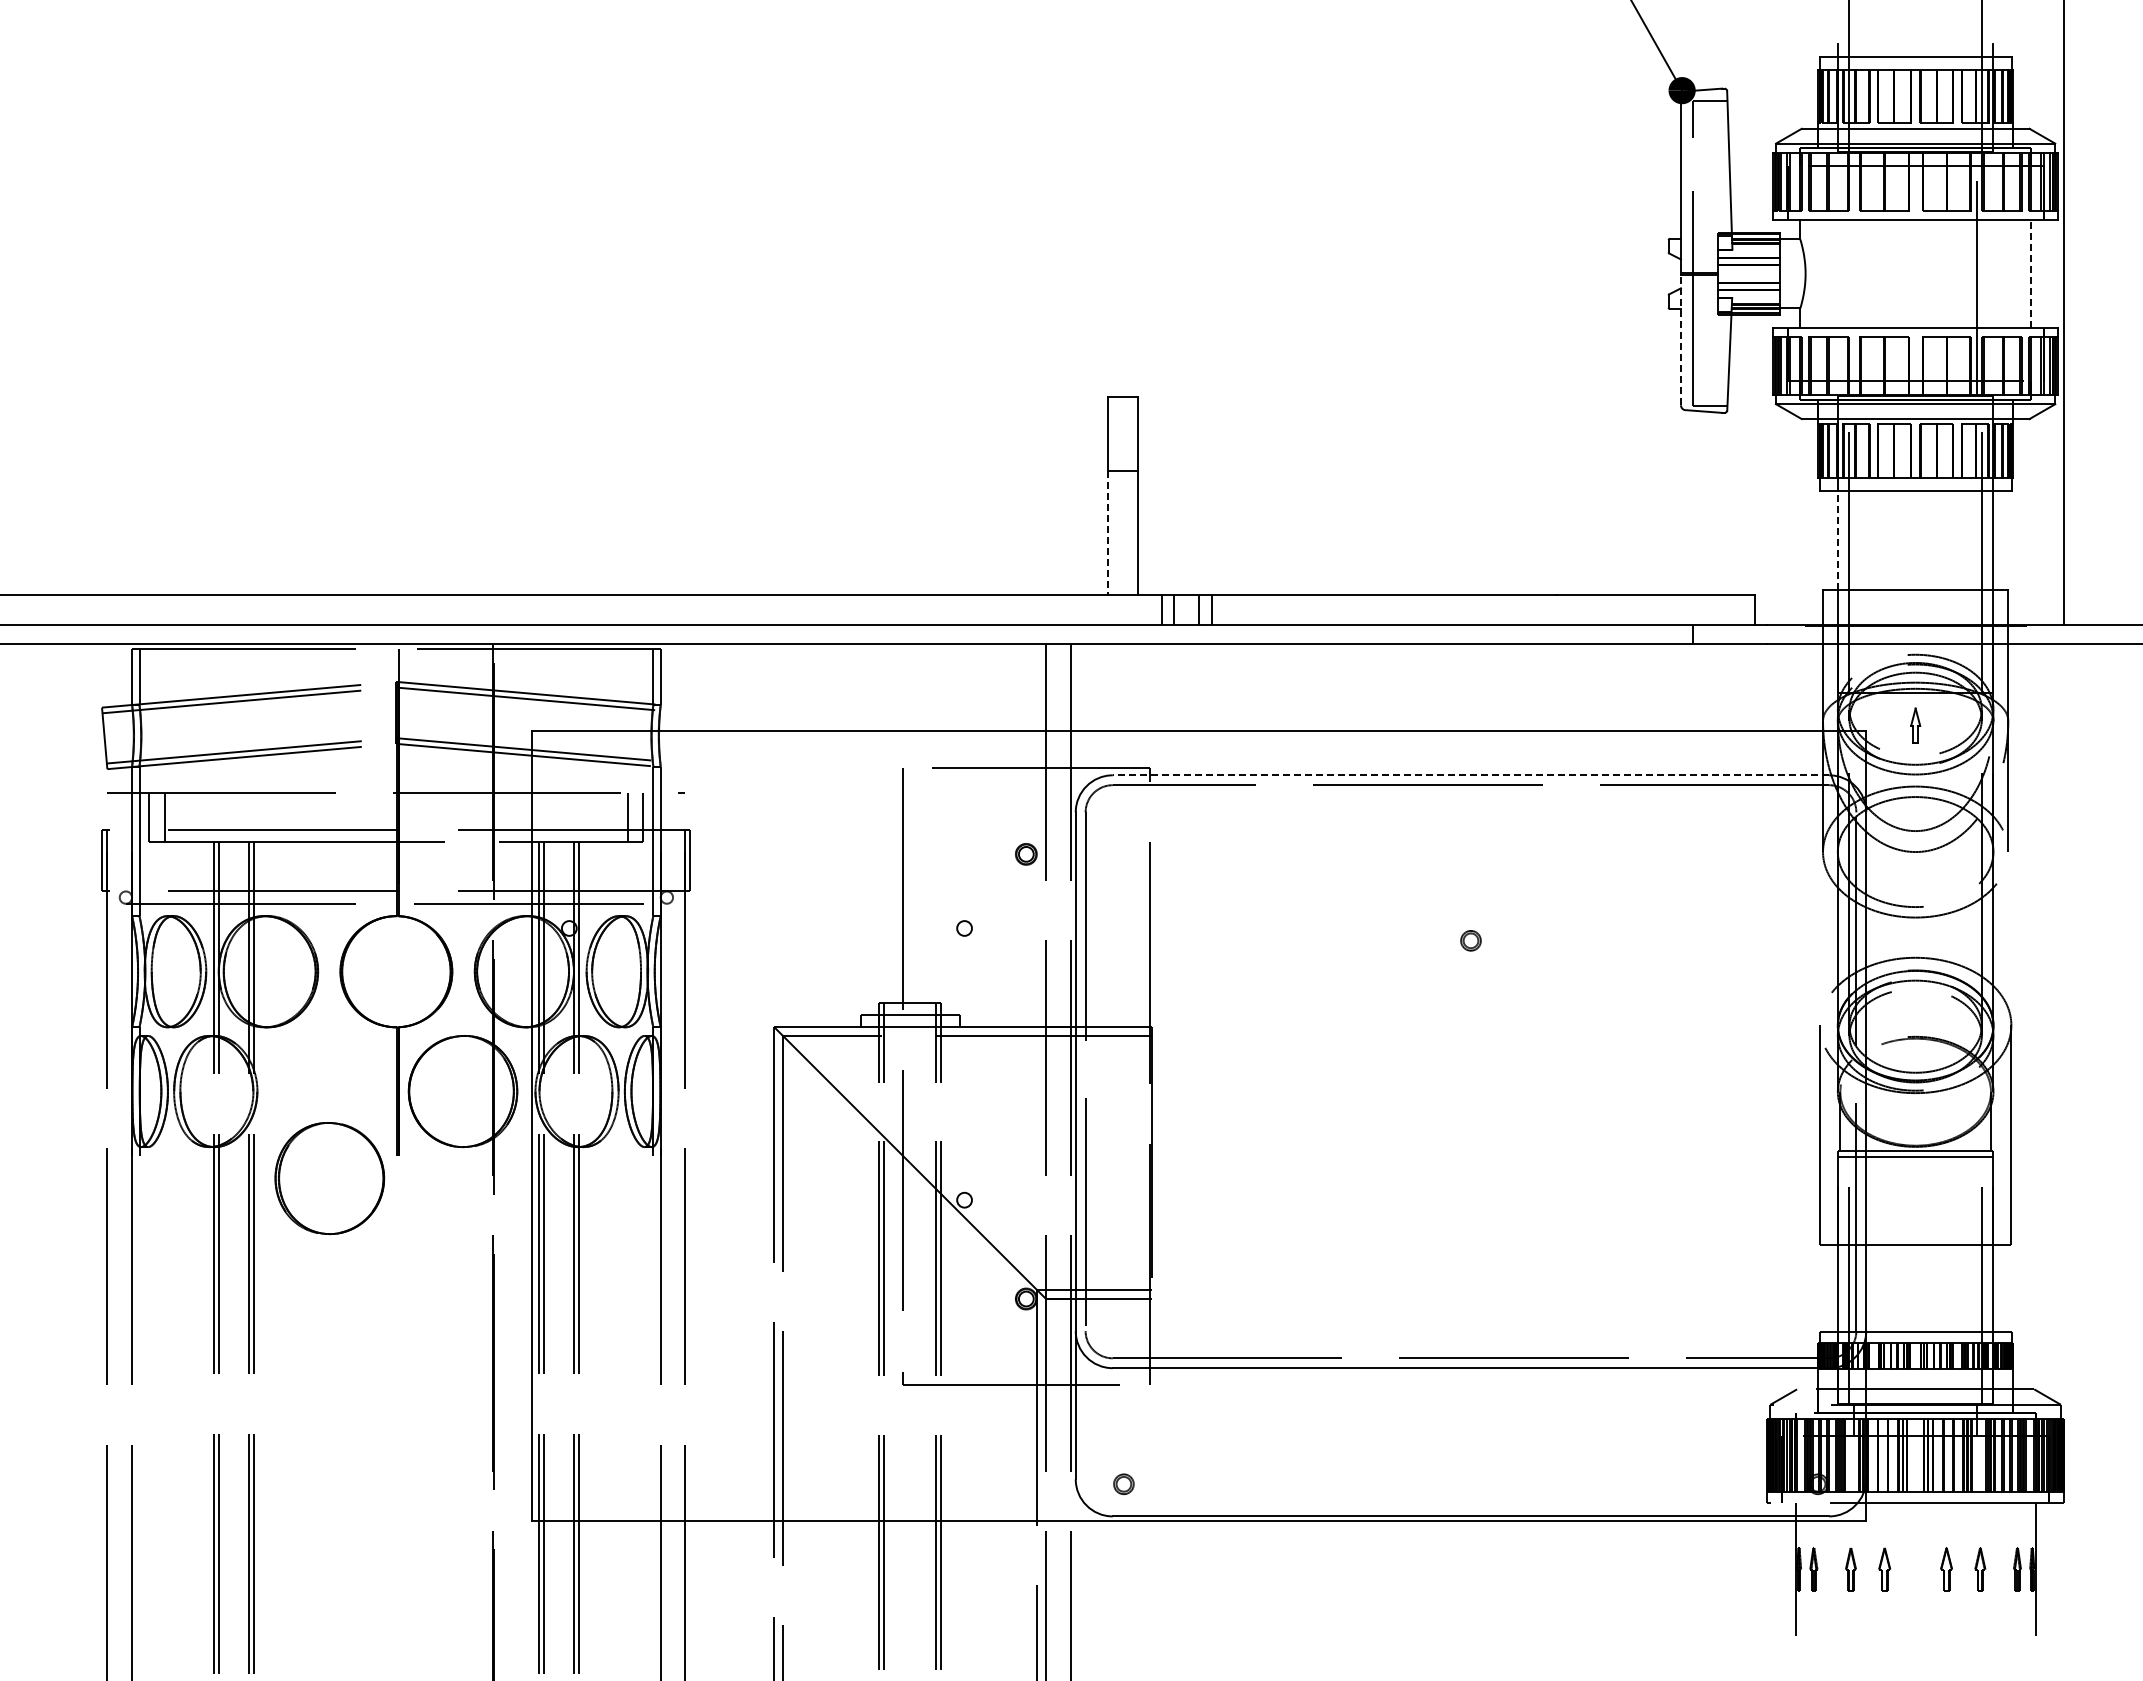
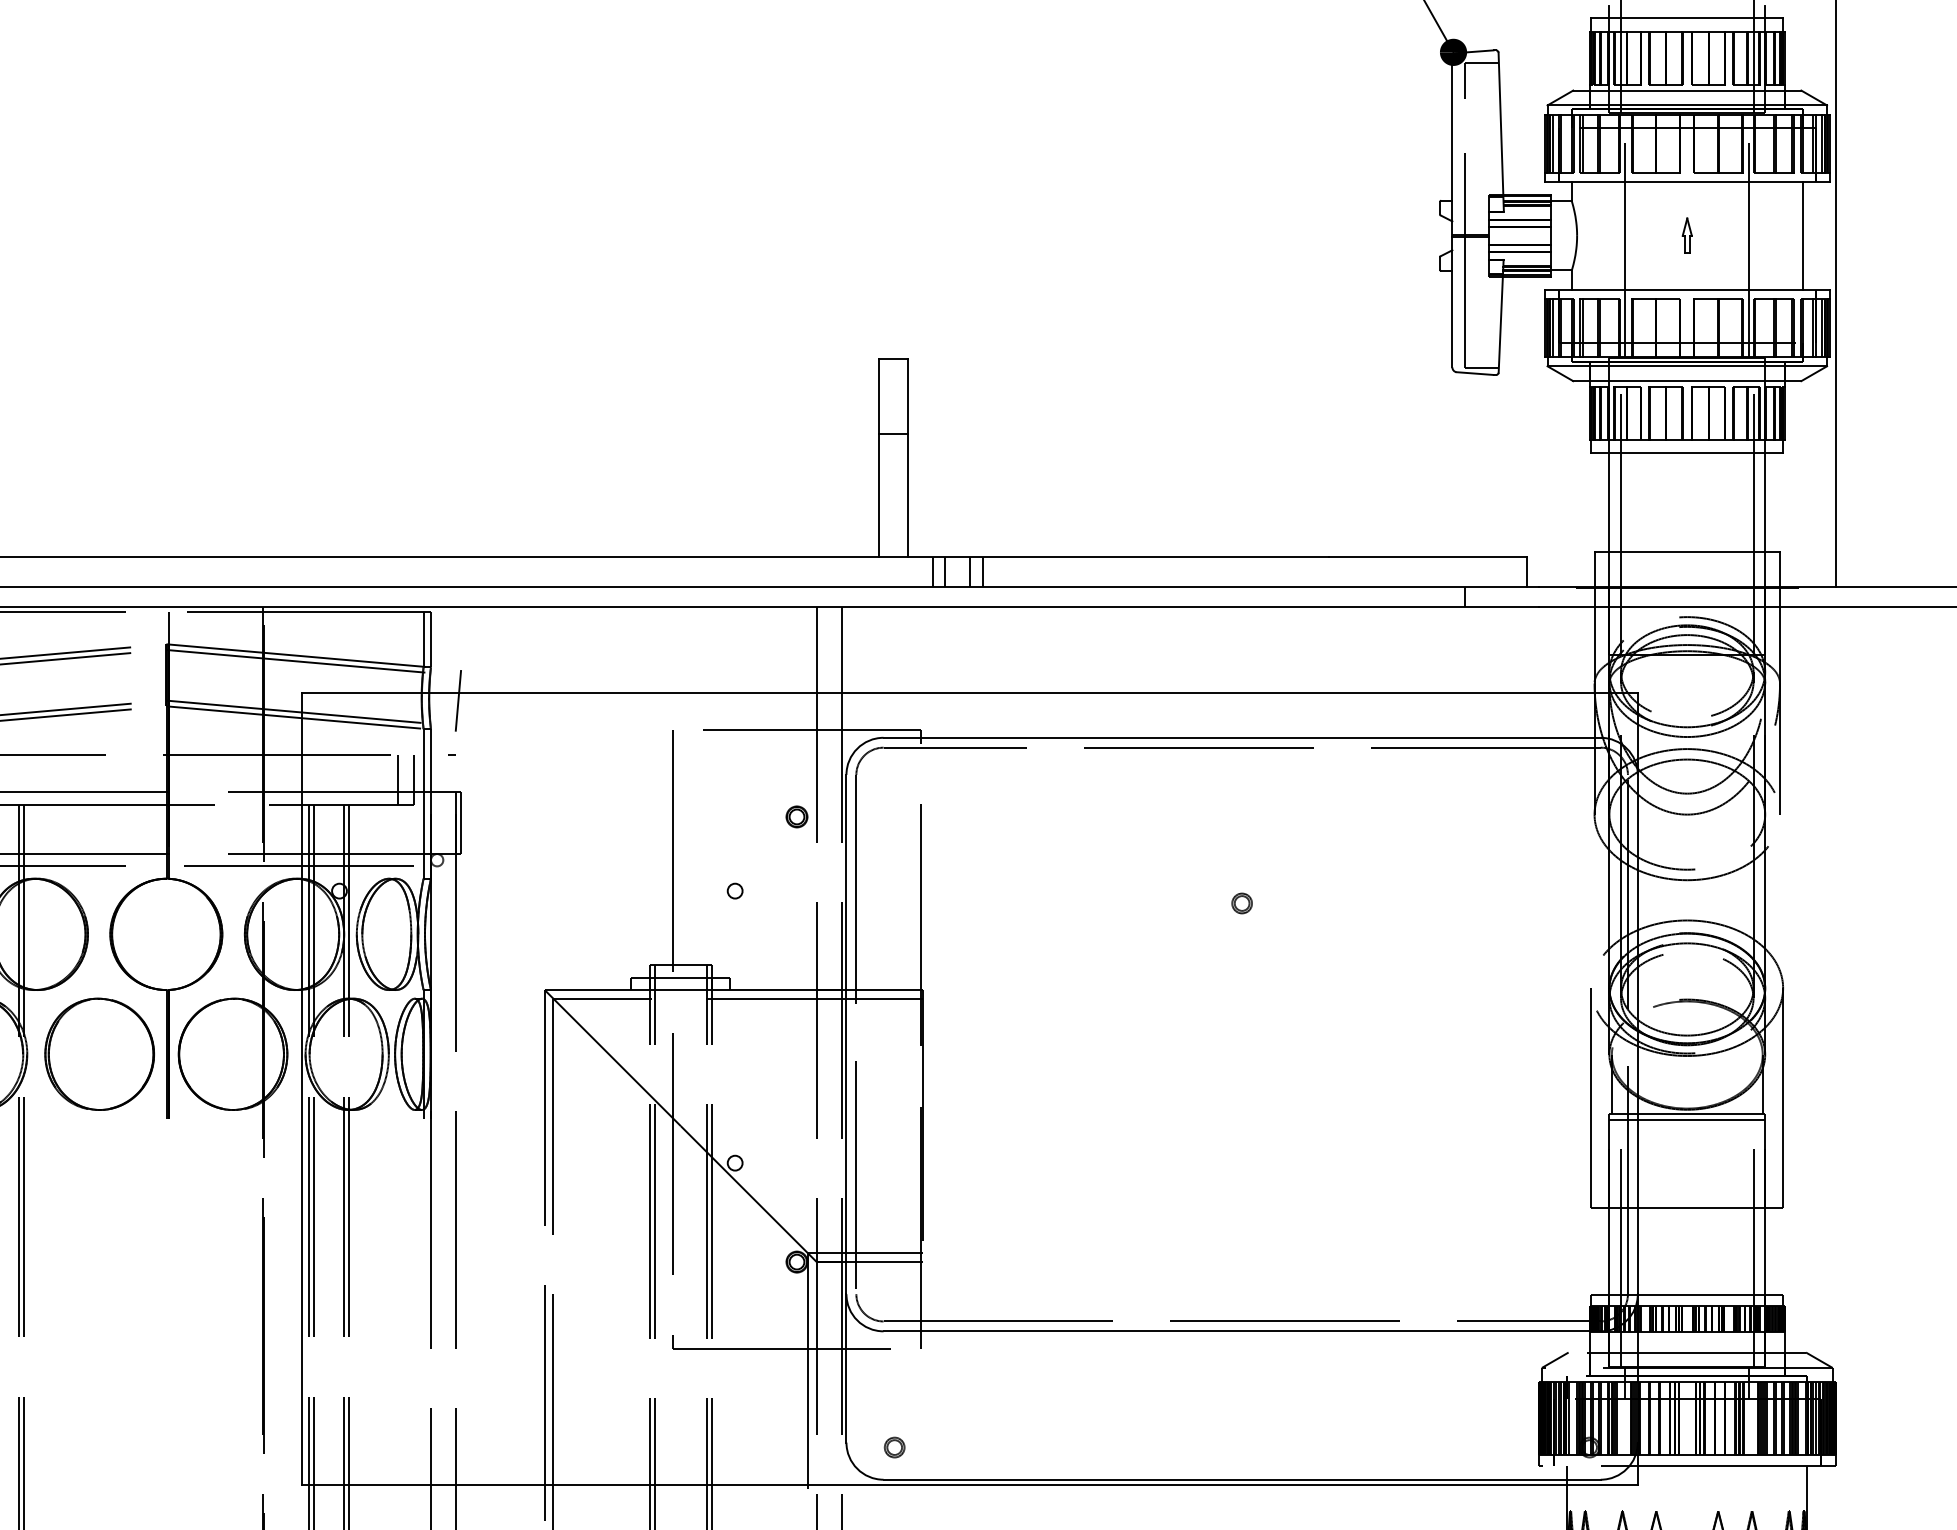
line: (1853, 273) -> (1625, 235), added
line: (2031, 273) -> (1803, 235), dashed -> solid
line: (1680, 339) -> (1451, 301), dashed -> solid
line: (1107, 533) -> (878, 495), dashed -> solid
line: (1837, 540) -> (1609, 502), dashed -> solid
part: (1915, 725) -> (1687, 235), moved
line: (687, 738) -> (457, 700), added
line: (1470, 775) -> (1241, 737), dashed -> solid
part: (329, 1178) -> (99, 1054), moved

